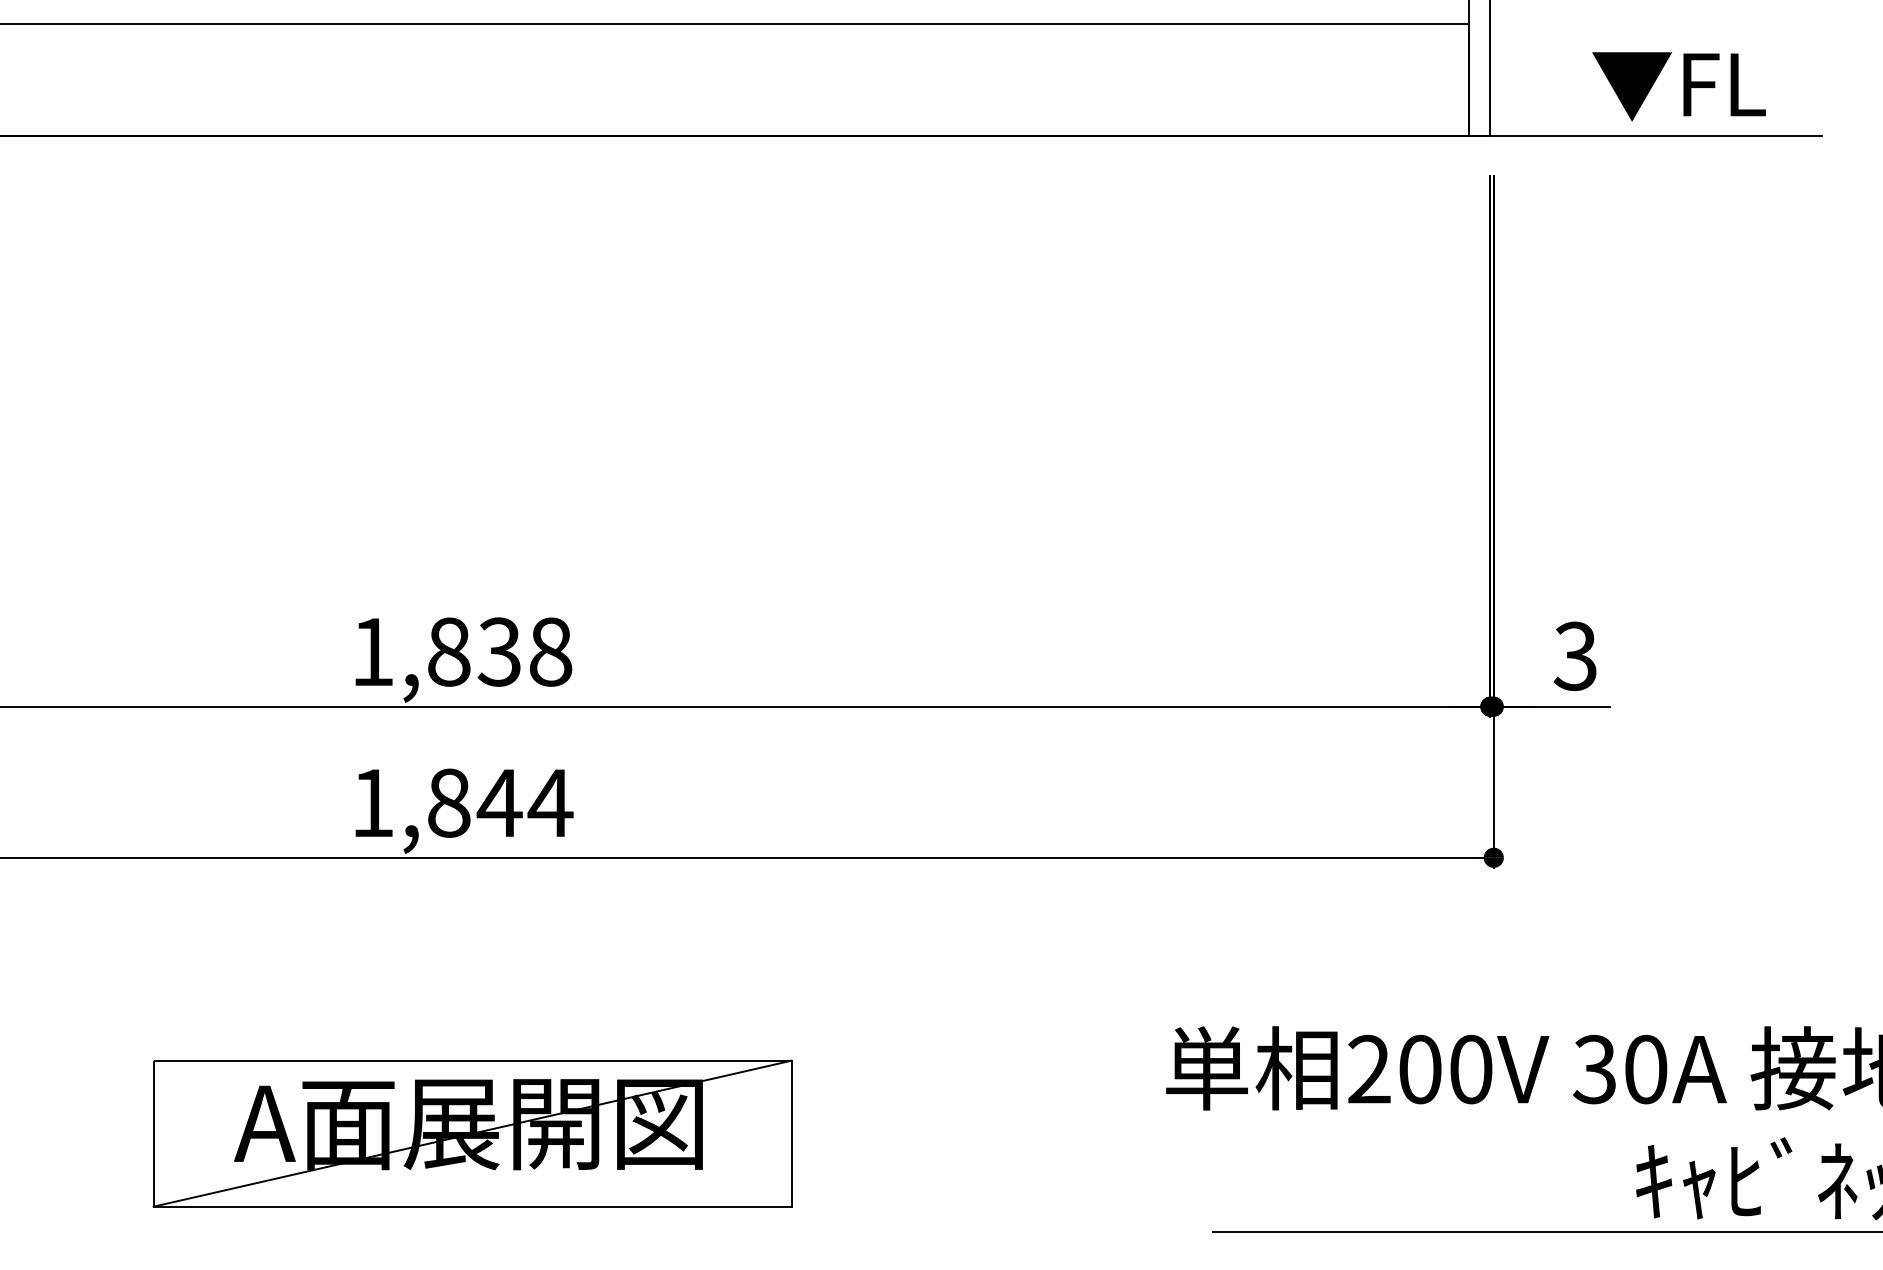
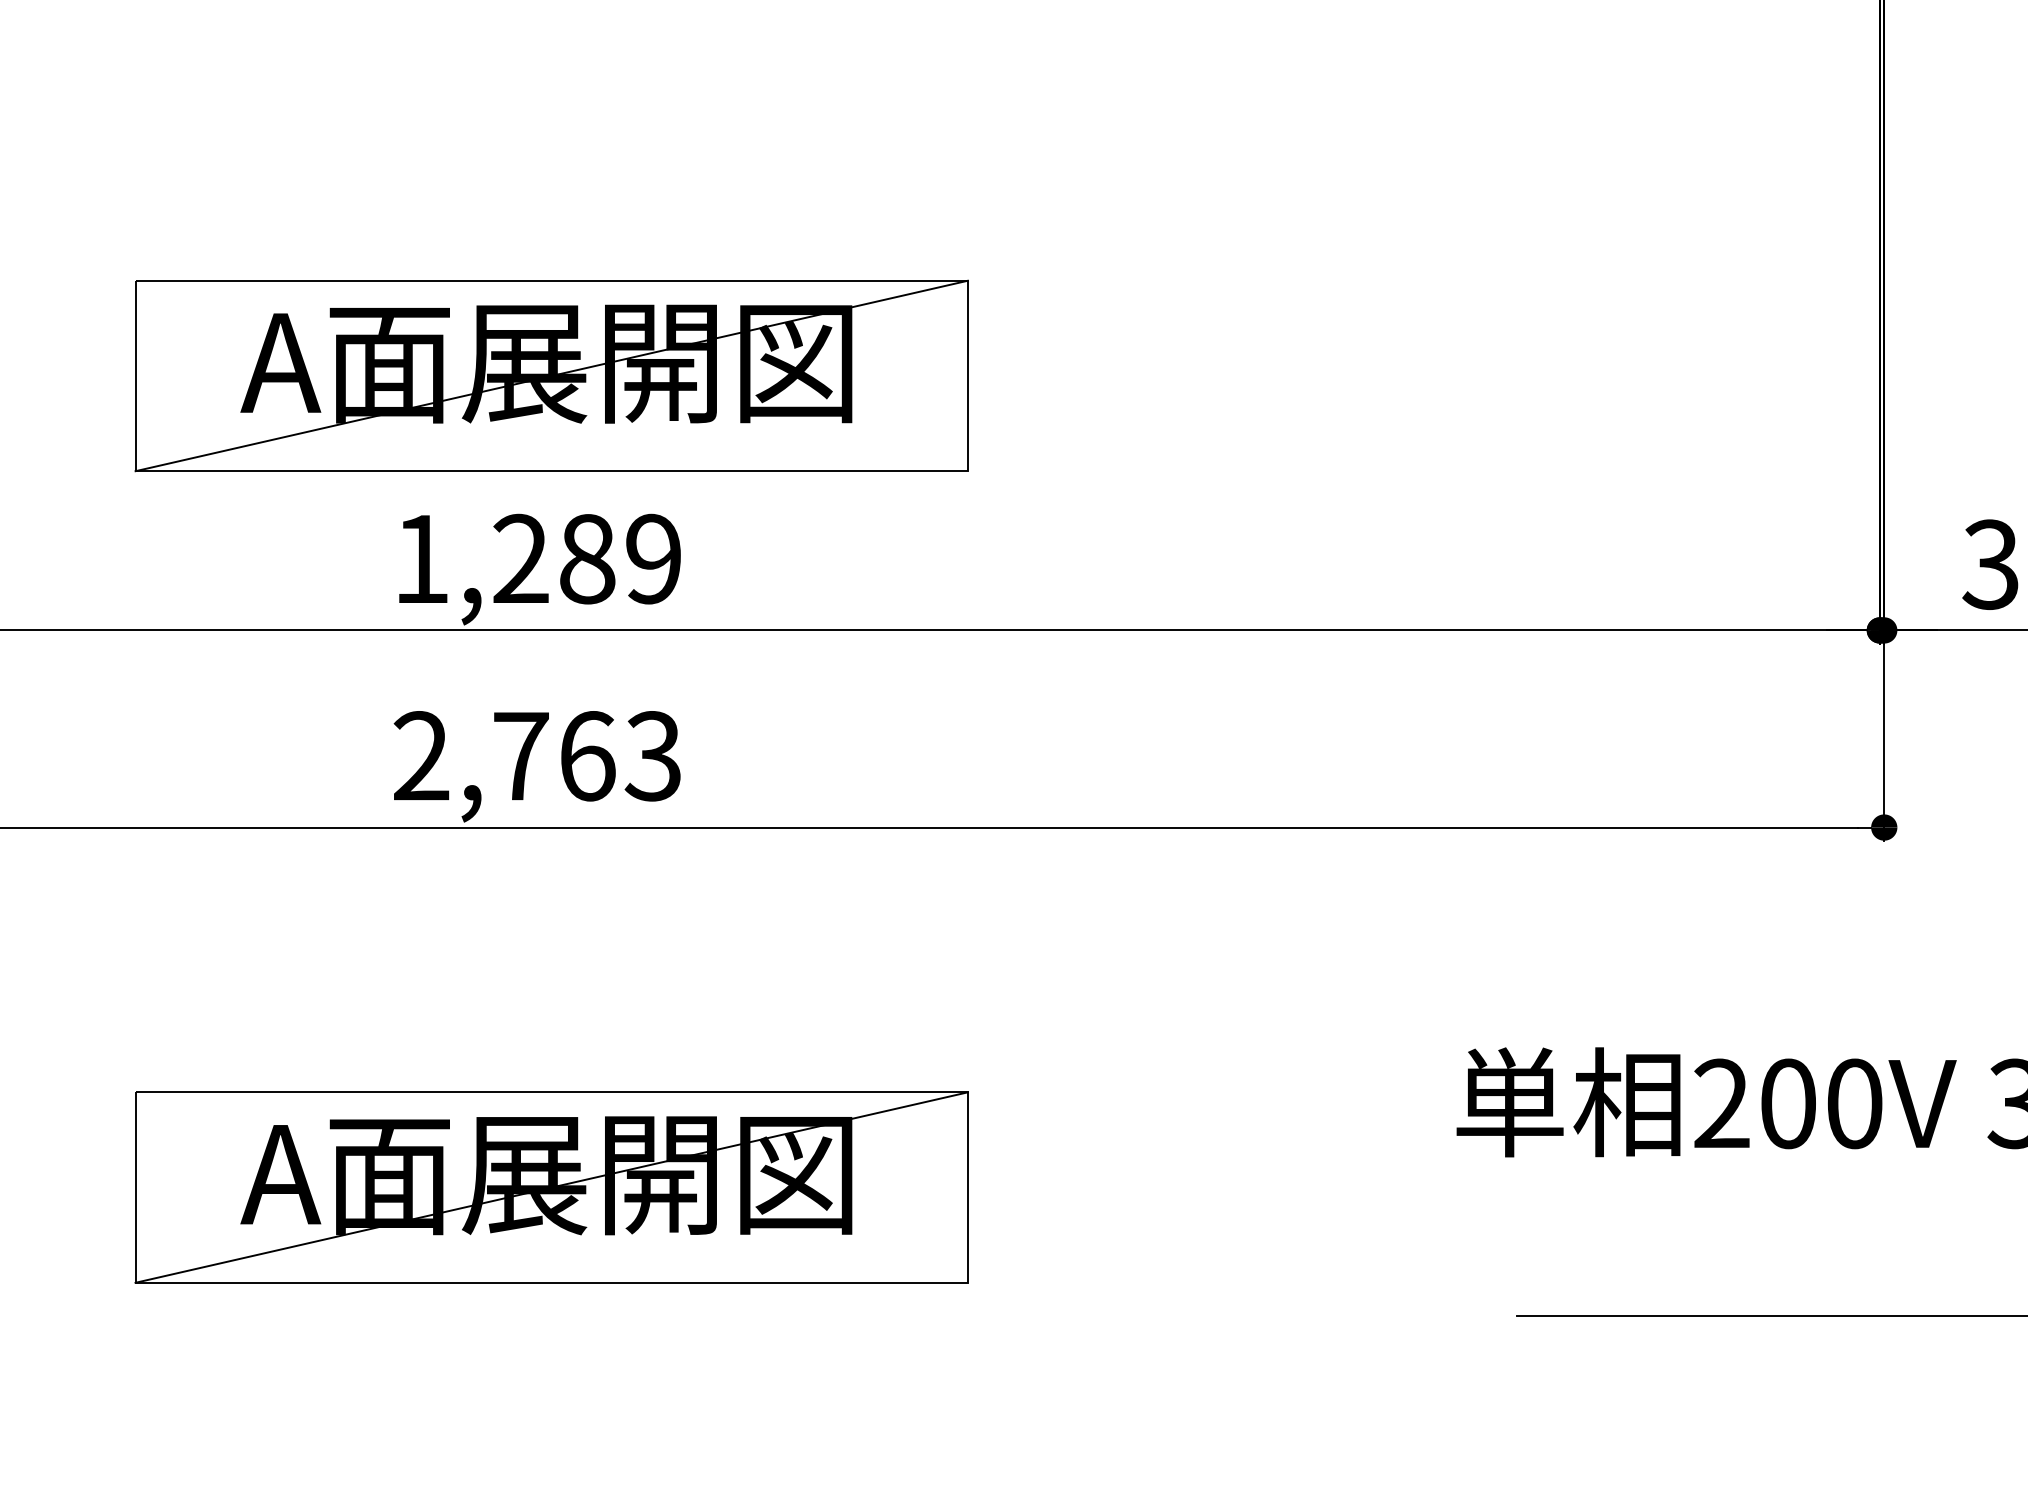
part: (472, 511) -> (551, 375), added
text: (499, 651) -> (586, 558), 1,838 -> 1,289
text: (462, 802) -> (538, 755), 1,844 -> 2,763

